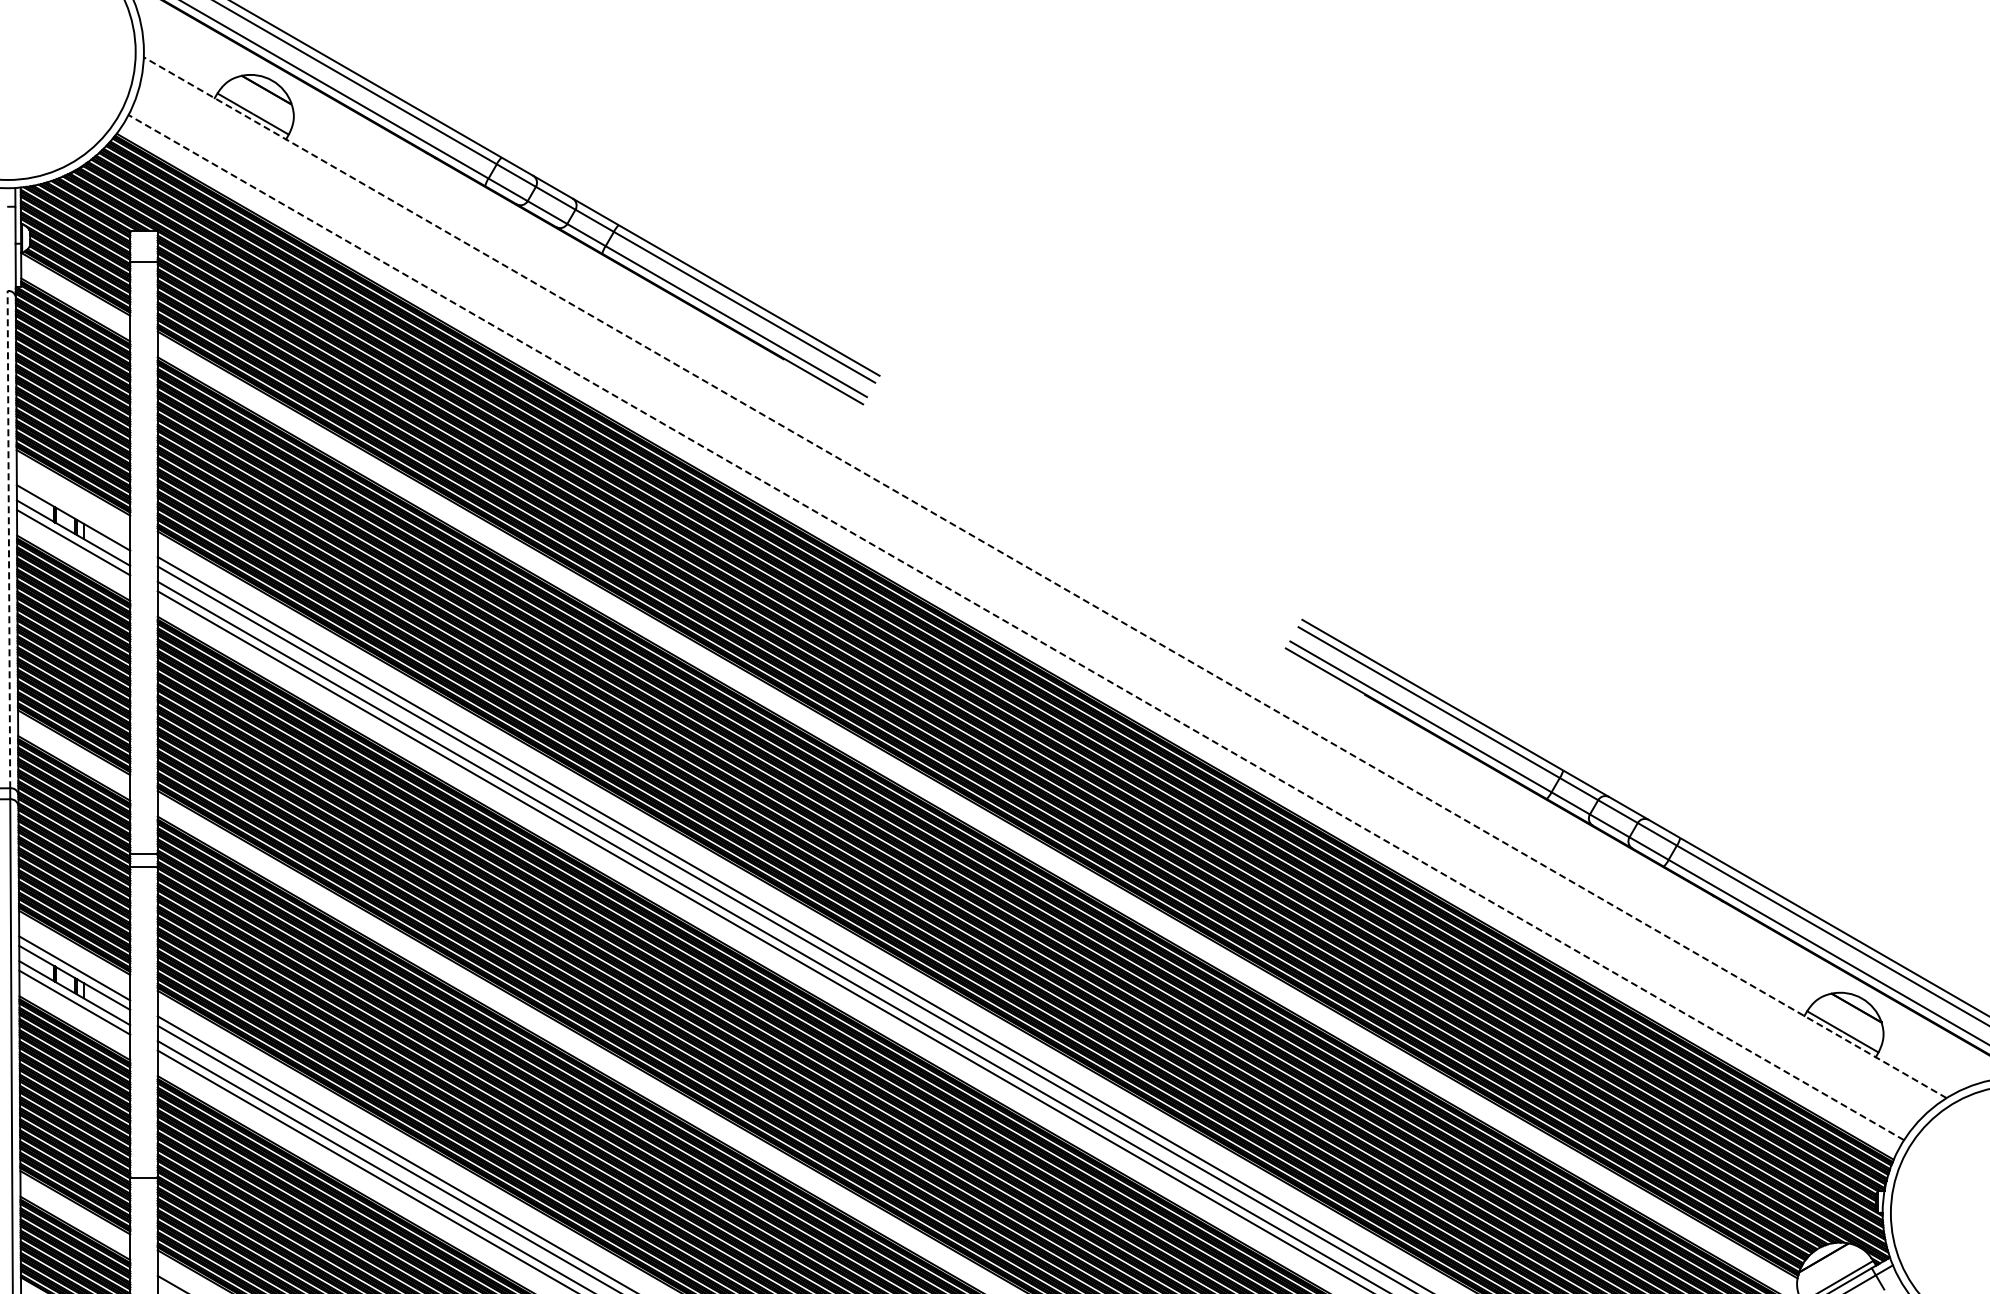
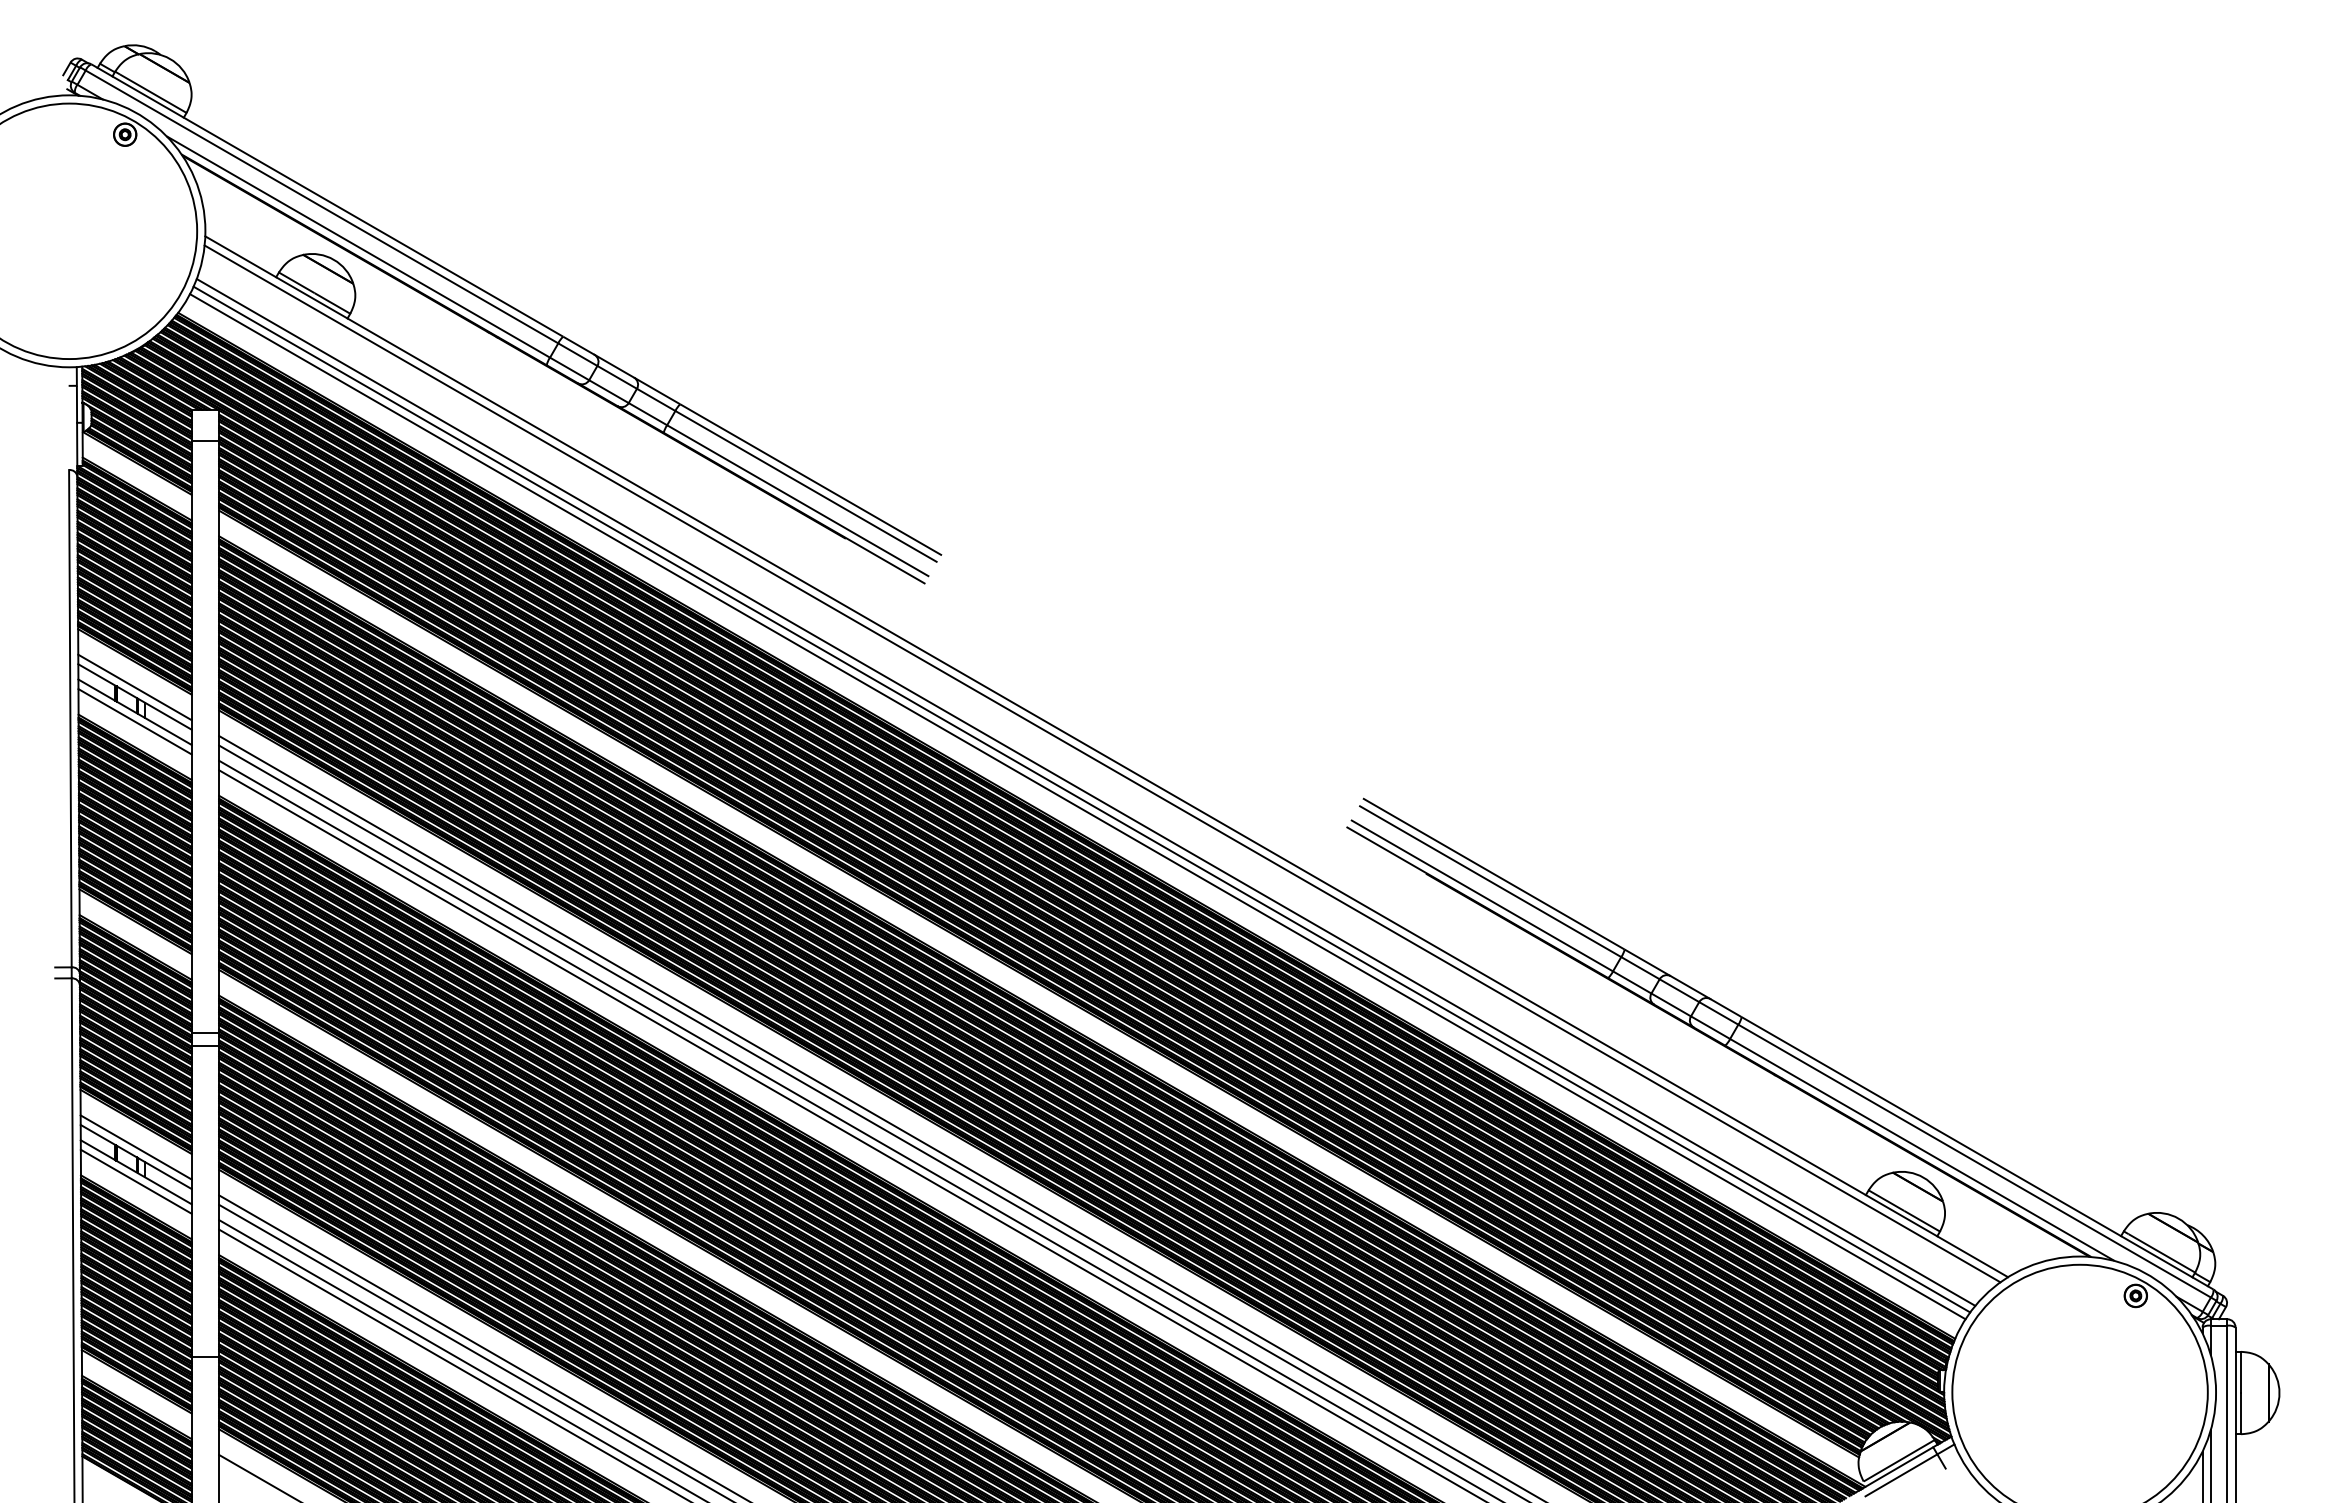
line: (73, 508) -> (134, 687), added
line: (9, 539) -> (70, 718), dashed -> solid
line: (1045, 577) -> (1106, 756), dashed -> solid
line: (1041, 584) -> (1102, 763), added
line: (1024, 613) -> (1085, 792), added
line: (1020, 620) -> (1081, 799), added
line: (1016, 627) -> (1077, 806), dashed -> solid

